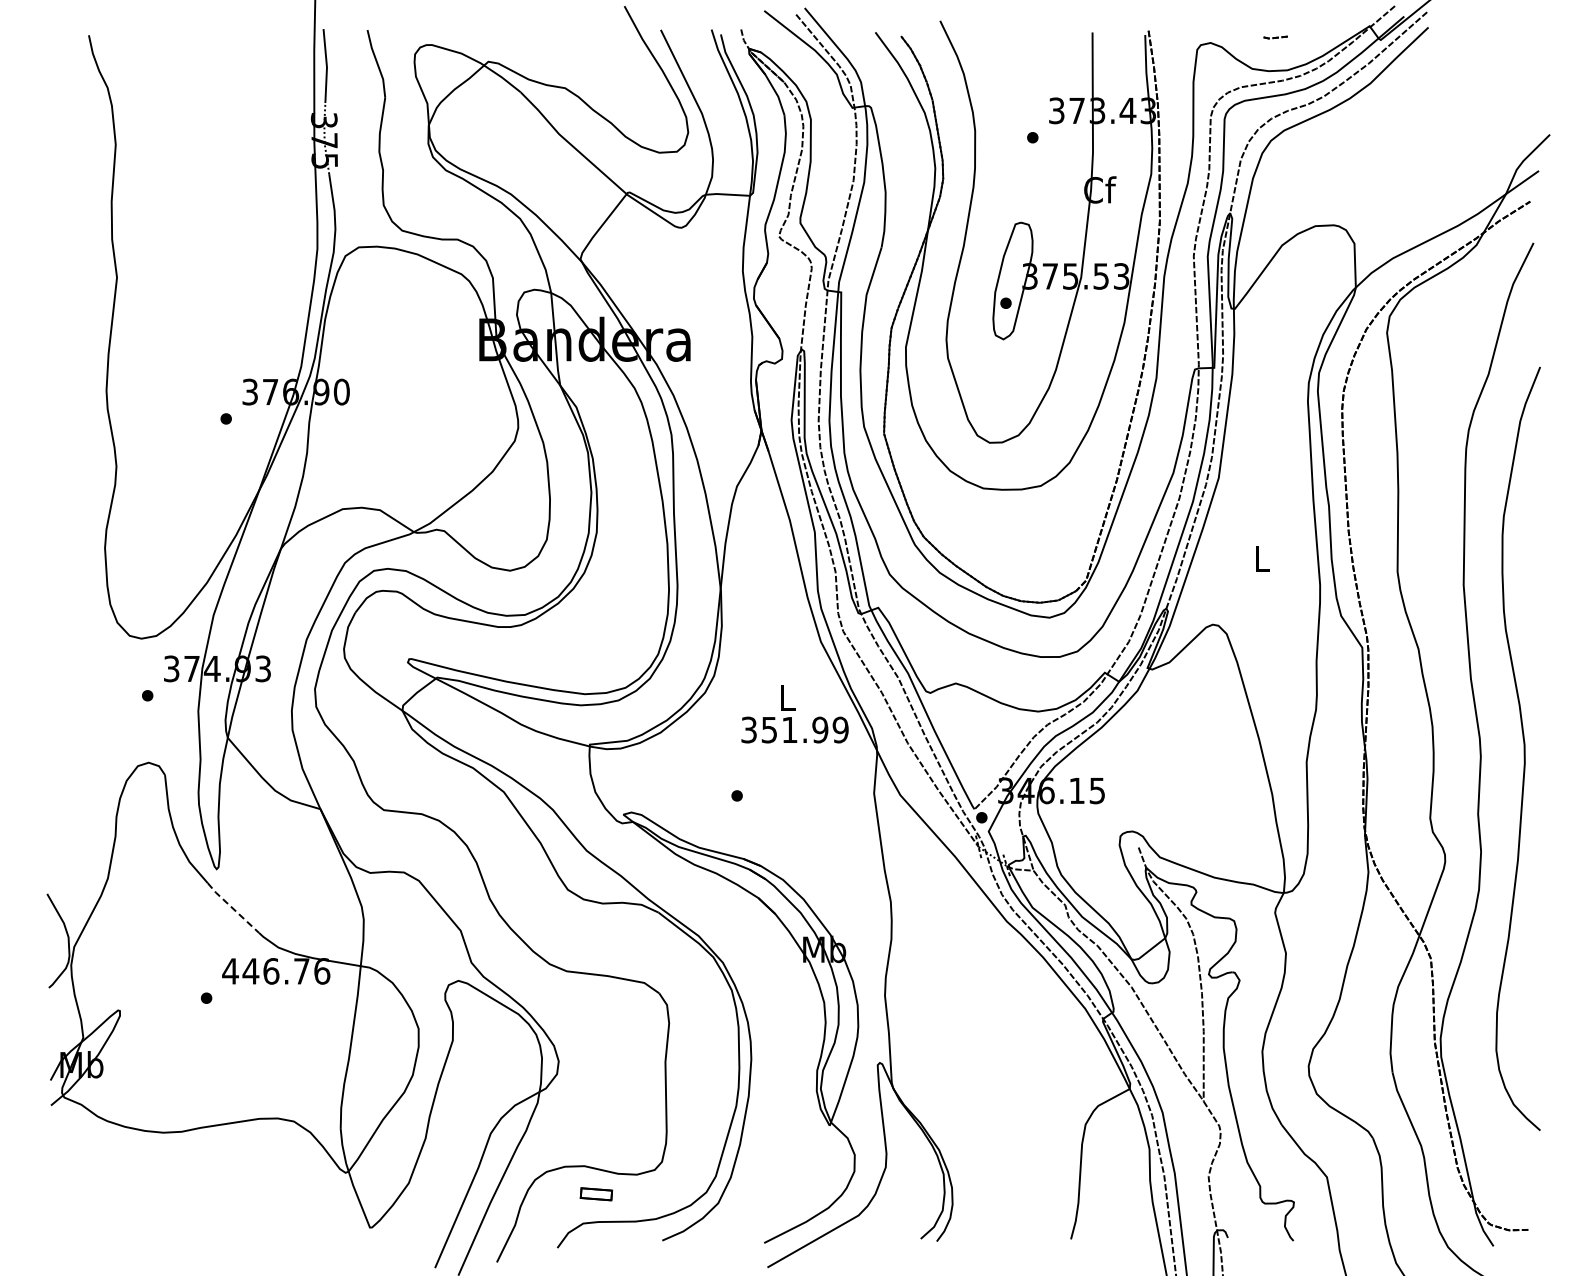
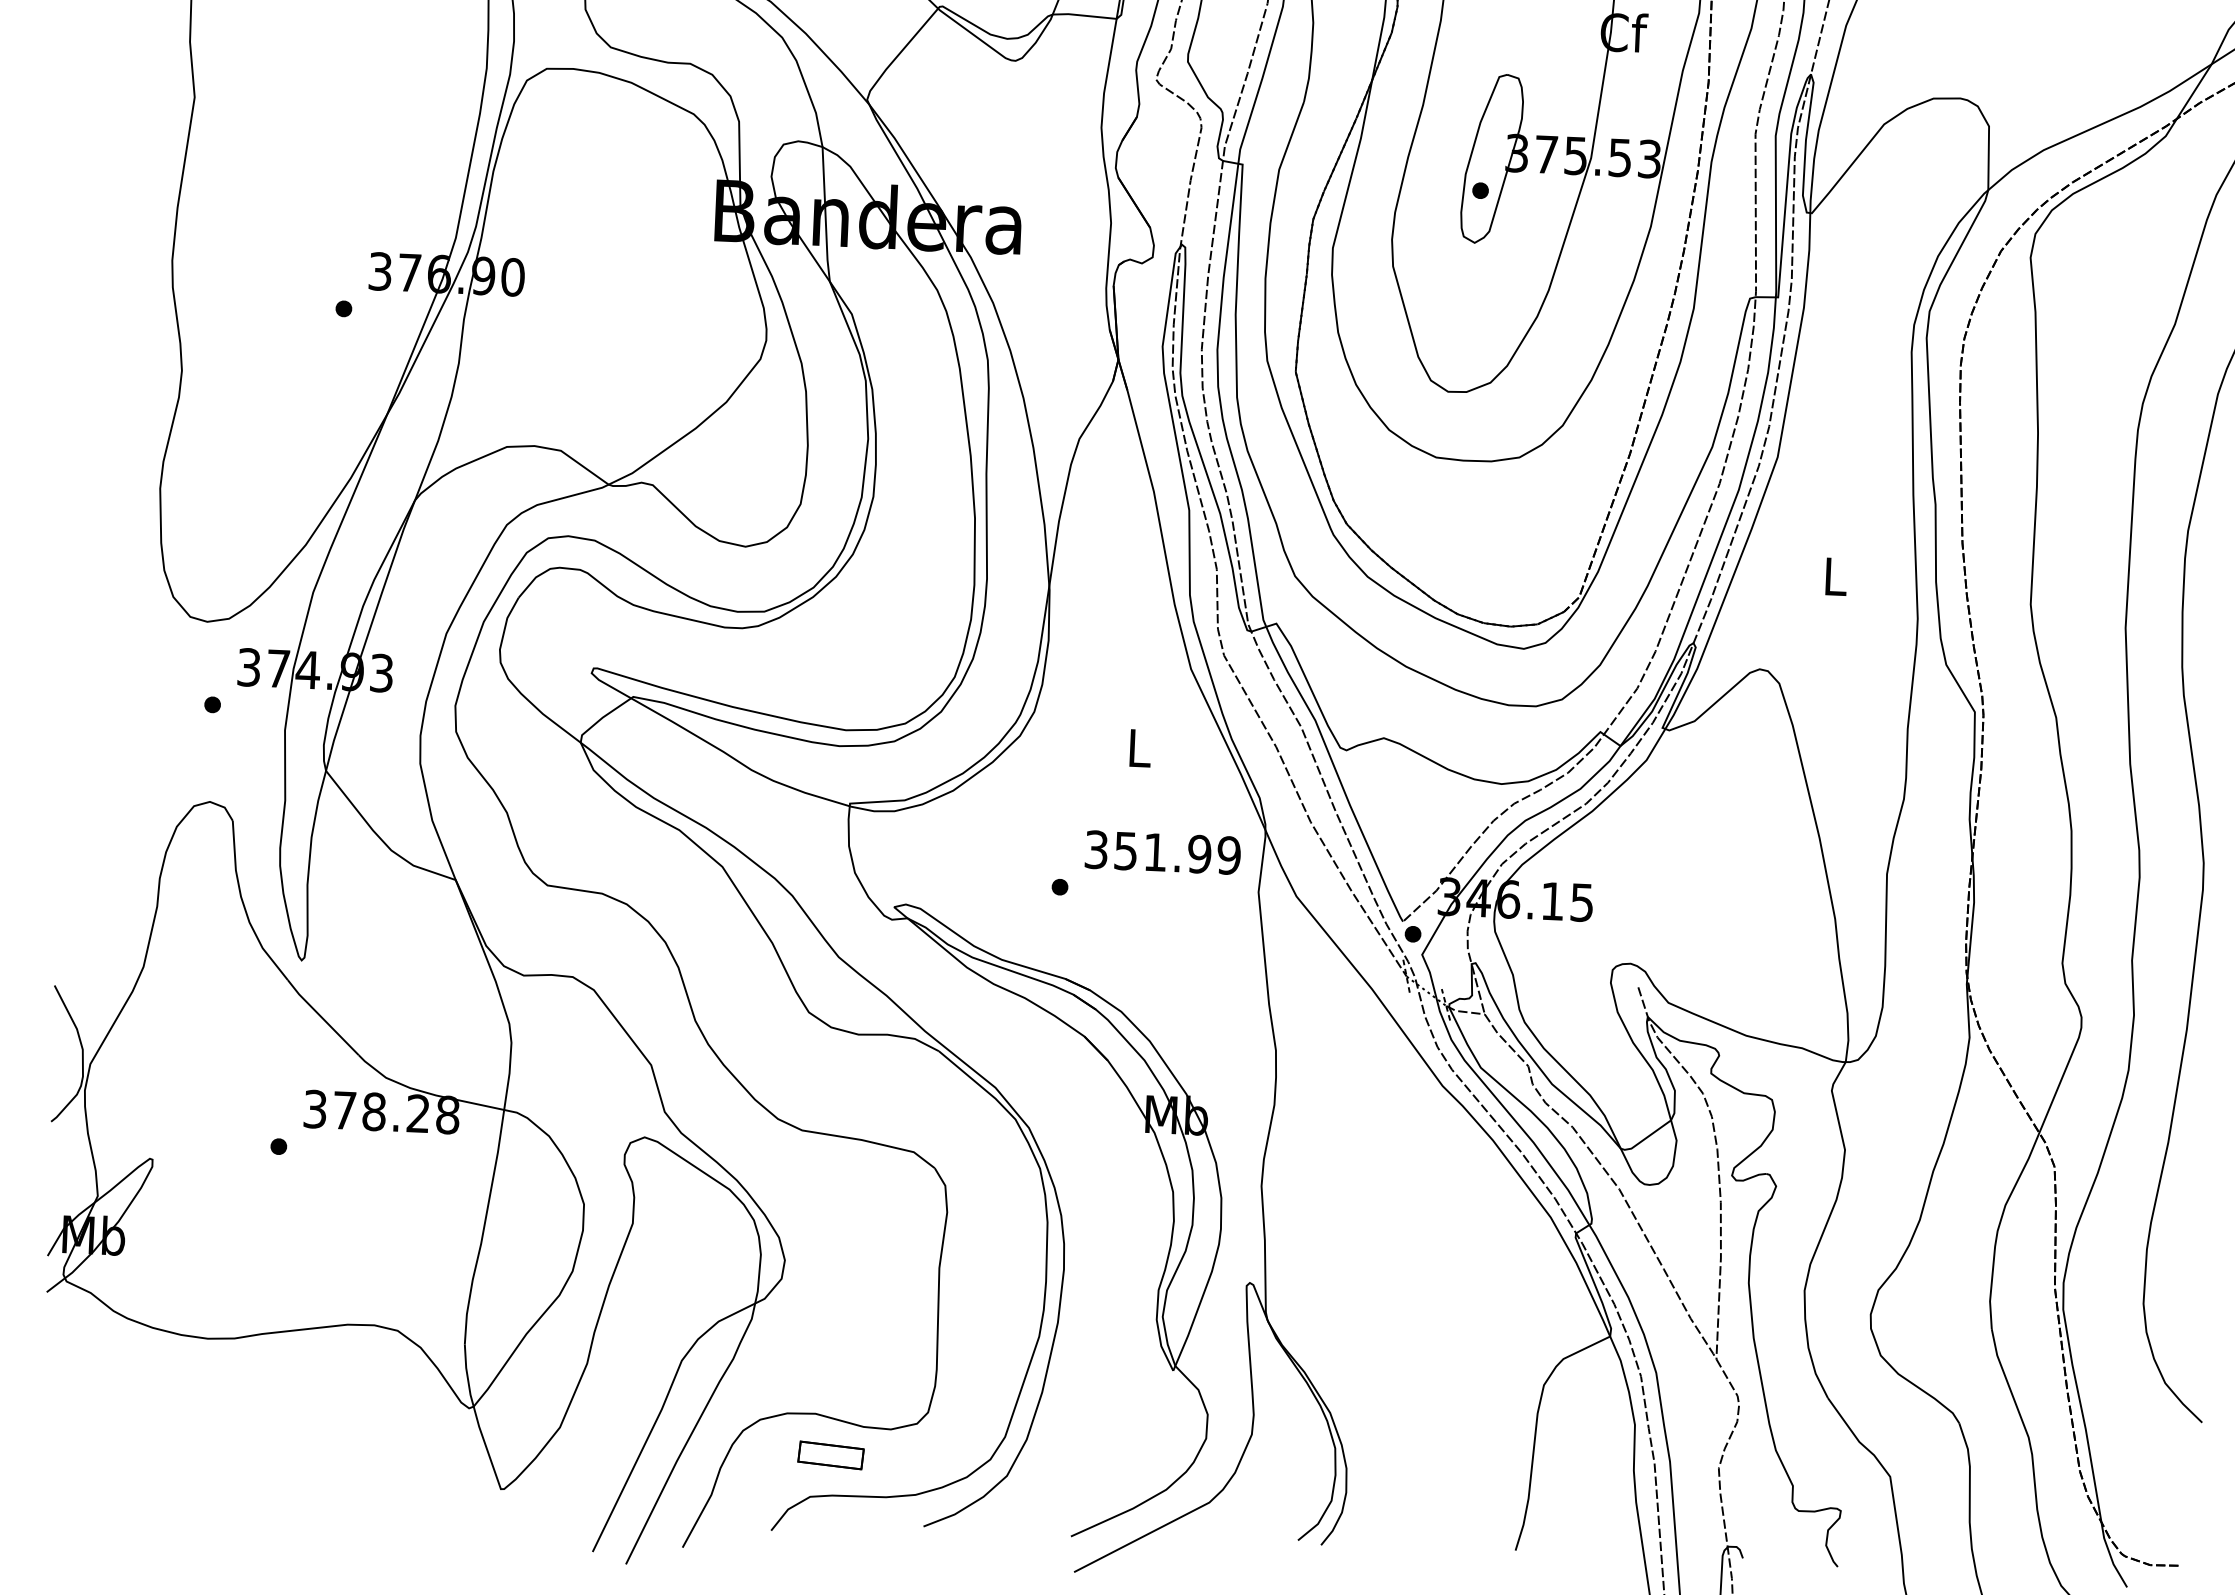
text: (794, 729) -> (1162, 851), moved
line: (232, 908) -> (322, 1018), dashed -> solid
text: (276, 971) -> (381, 1112), 446.76 -> 378.28
part: (596, 1193) -> (831, 1454), size x1.43

